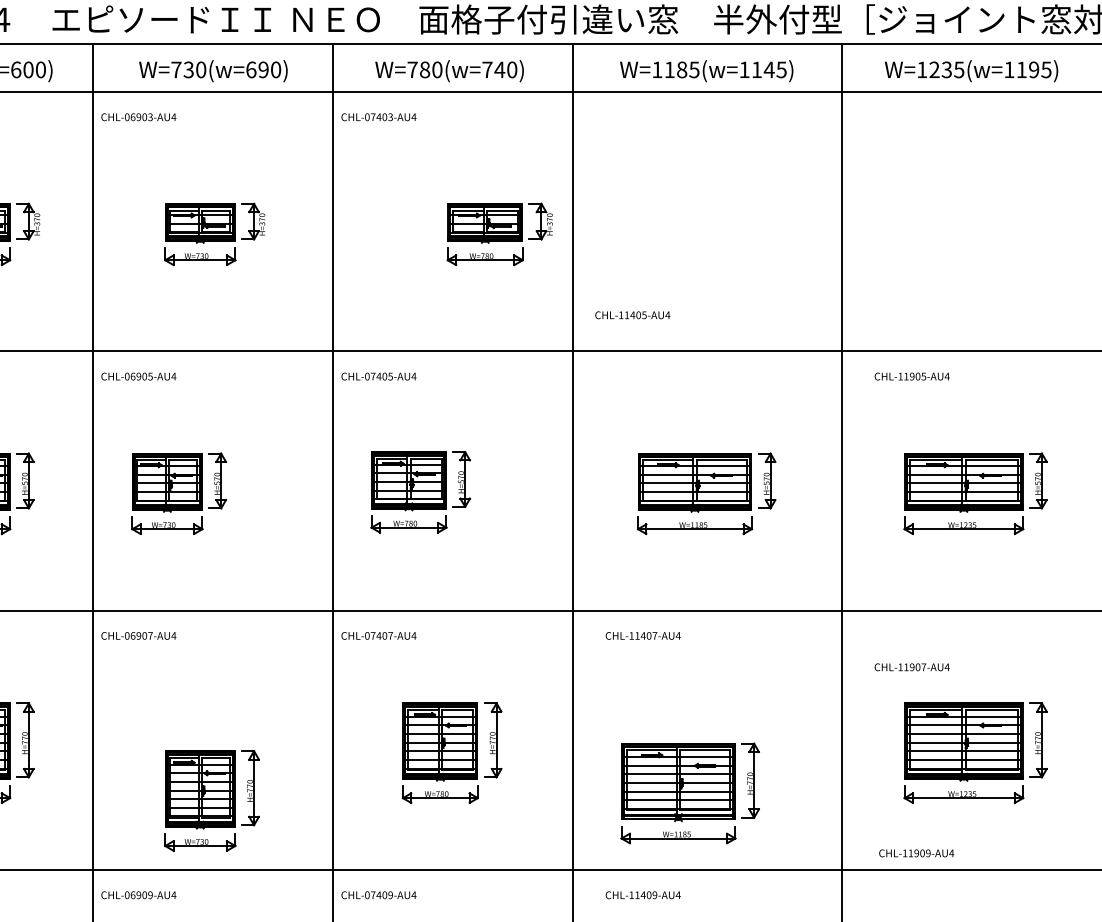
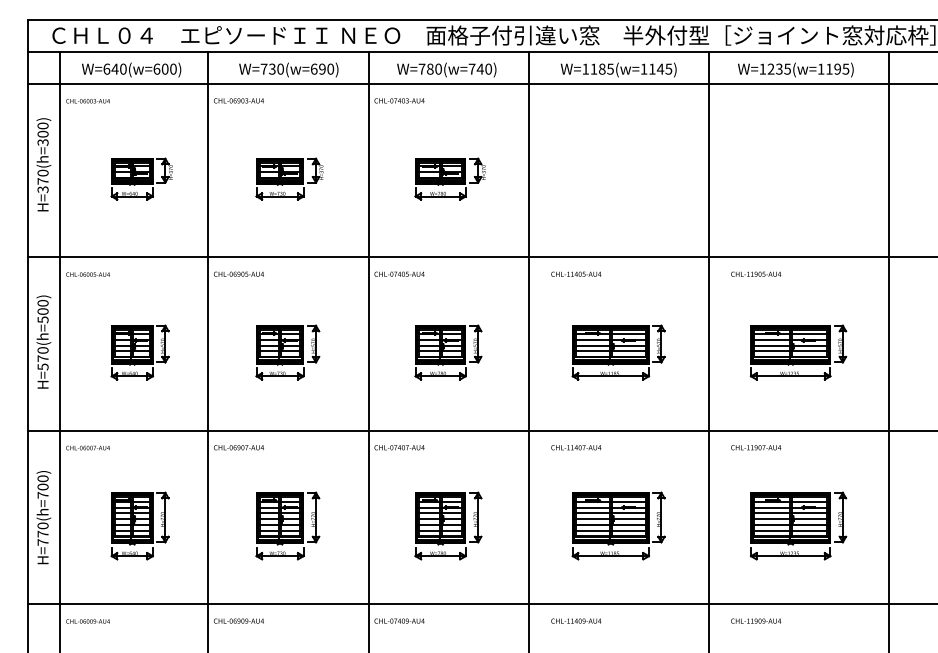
part: (498, 233) -> (449, 178), moved
text: (633, 314) -> (576, 273), moved
part: (420, 492) -> (448, 352), moved
part: (178, 493) -> (287, 352), moved
text: (912, 666) -> (756, 447), moved
part: (689, 792) -> (618, 525), moved
part: (211, 800) -> (287, 525), moved
text: (915, 852) -> (755, 620), moved

